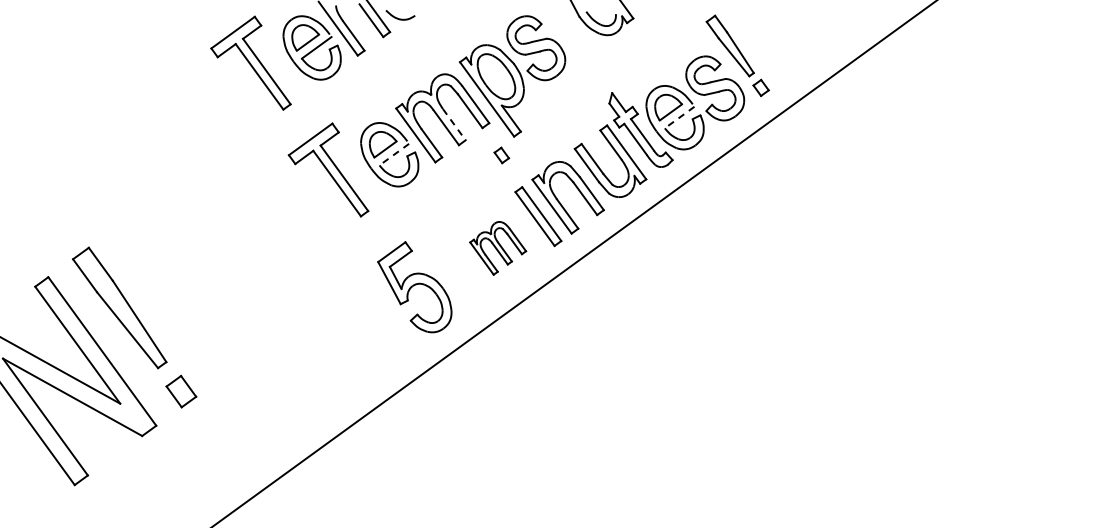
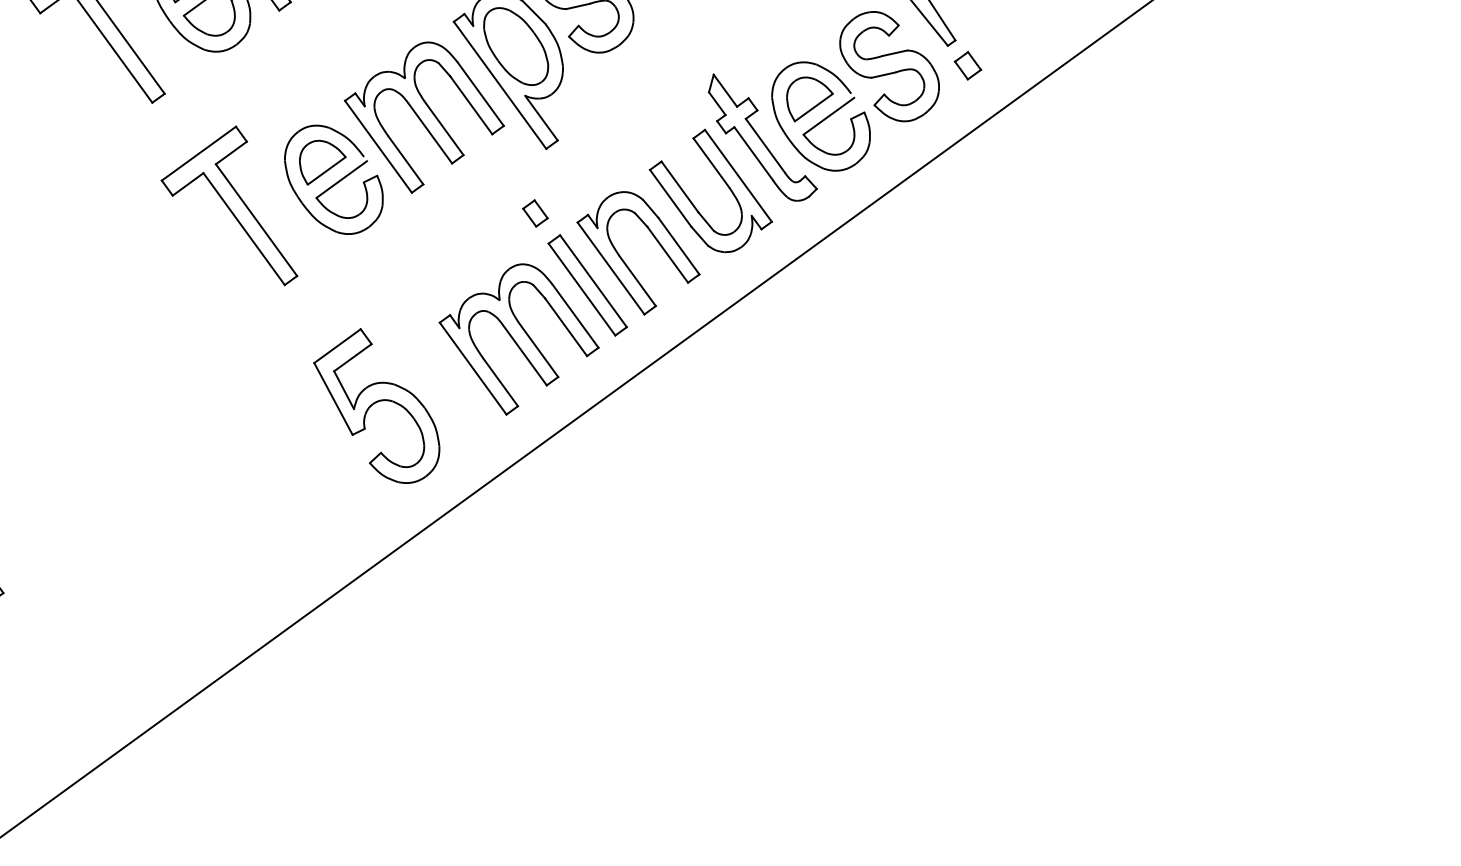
line: (679, 117) -> (828, 116), dashed -> solid
line: (454, 125) -> (444, 129), dashed -> solid
line: (393, 154) -> (340, 179), dashed -> solid
part: (501, 155) -> (534, 213), moved
part: (497, 248) -> (517, 339), size x1.67

